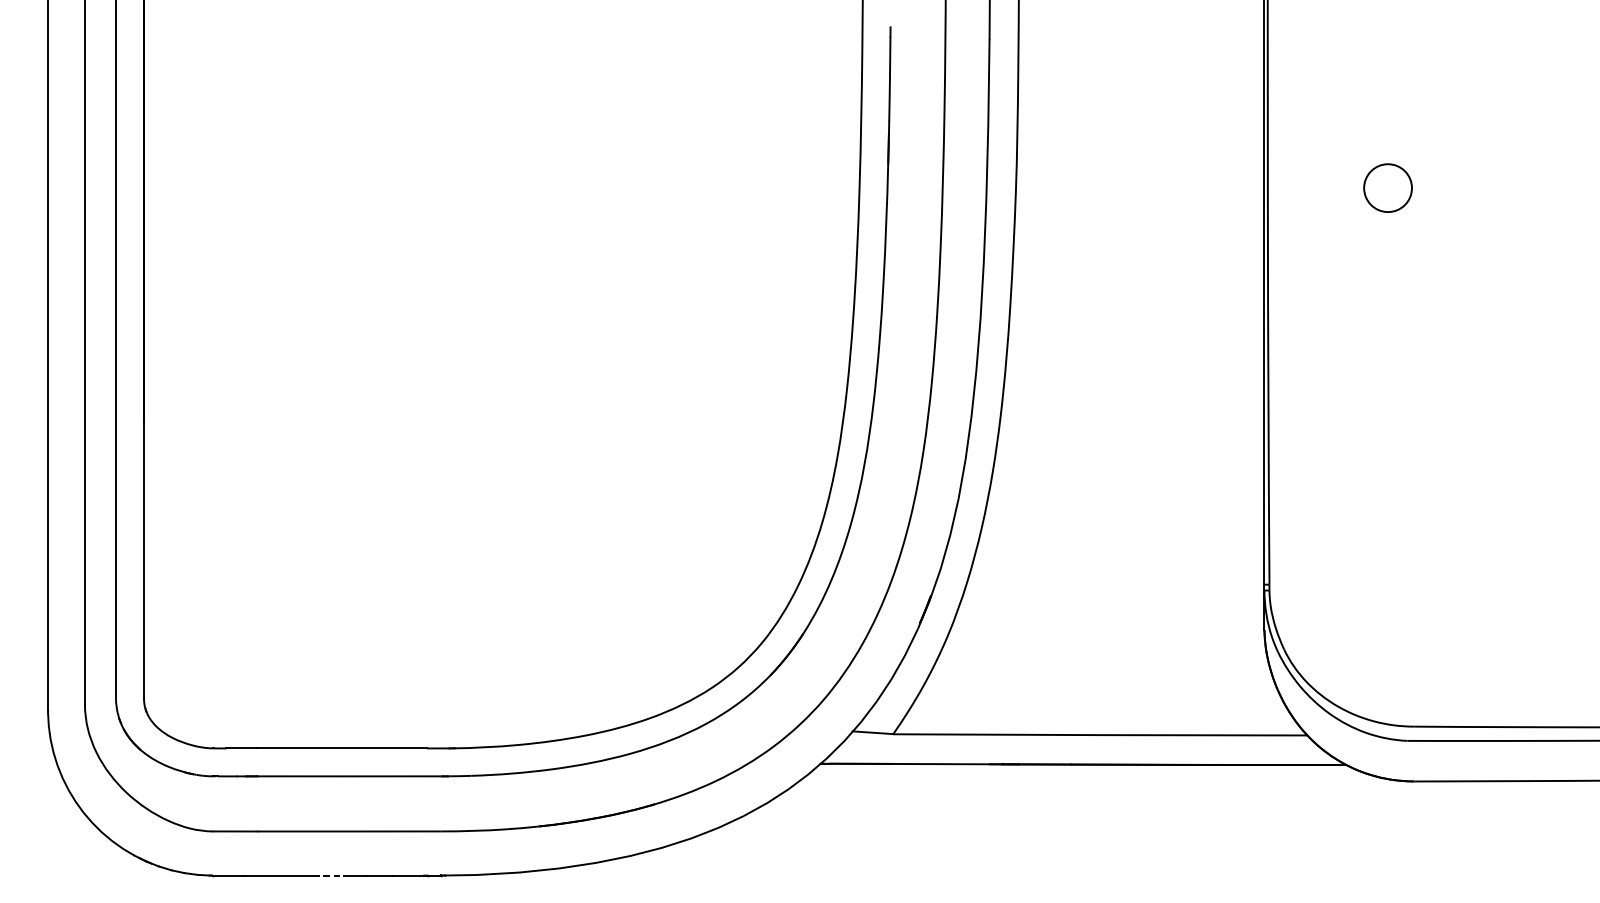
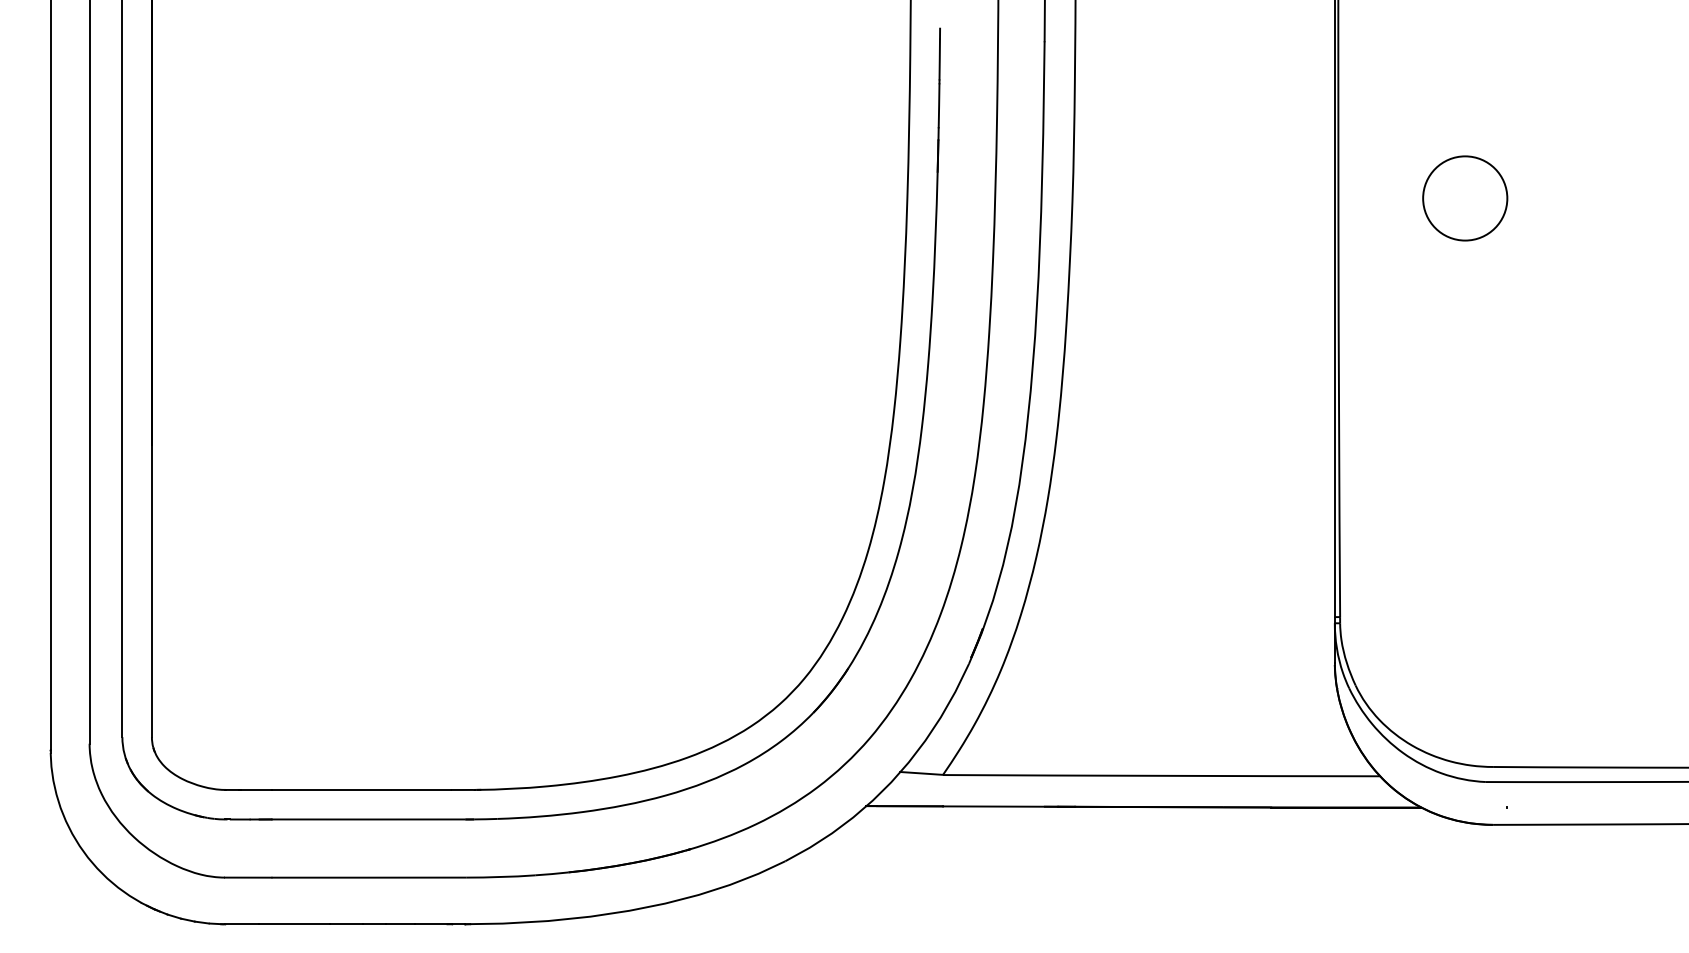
circle: (1388, 188) -> (1465, 198), size x1.67
line: (329, 875) -> (347, 924), dashed -> solid

